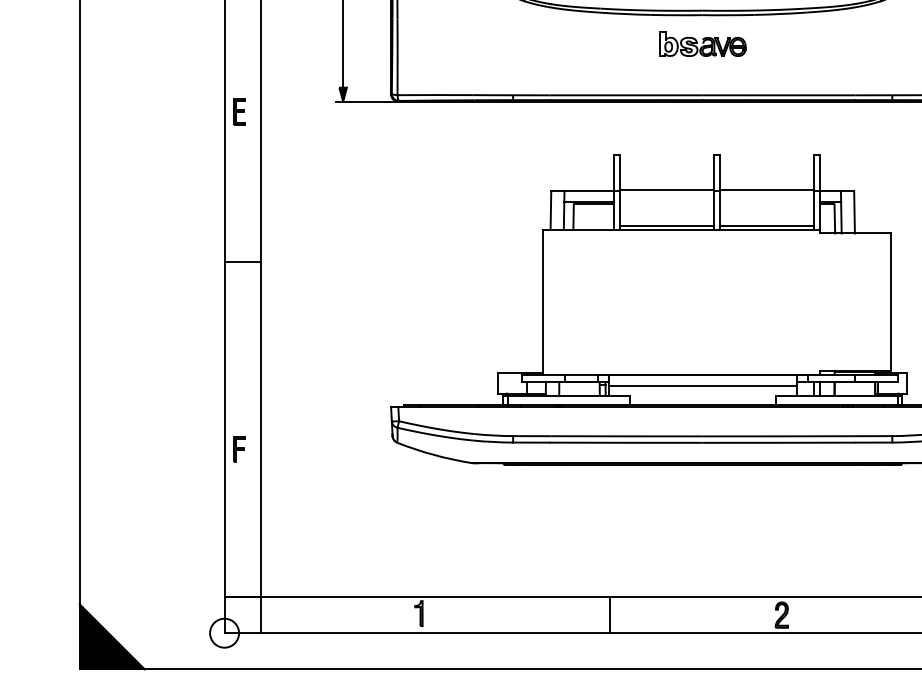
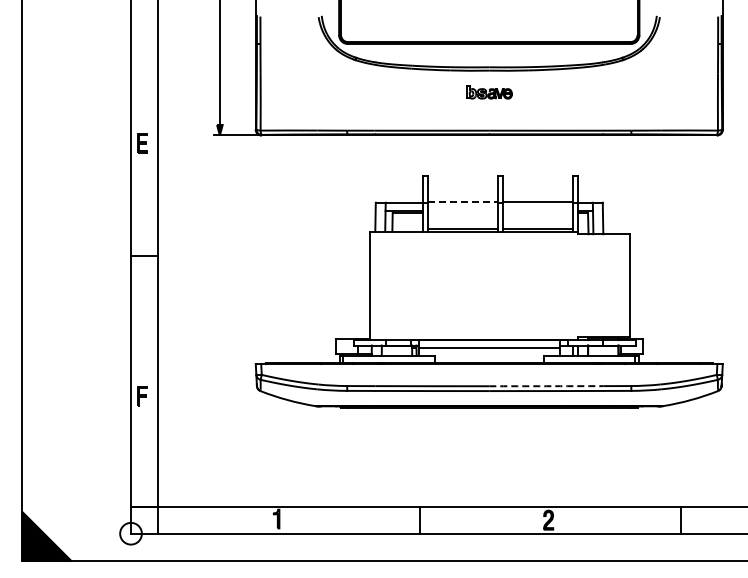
part: (702, 44) -> (489, 92), size x0.7
line: (668, 189) -> (463, 201), solid -> dashed
arc: (779, 436) -> (546, 386), solid -> dashed

